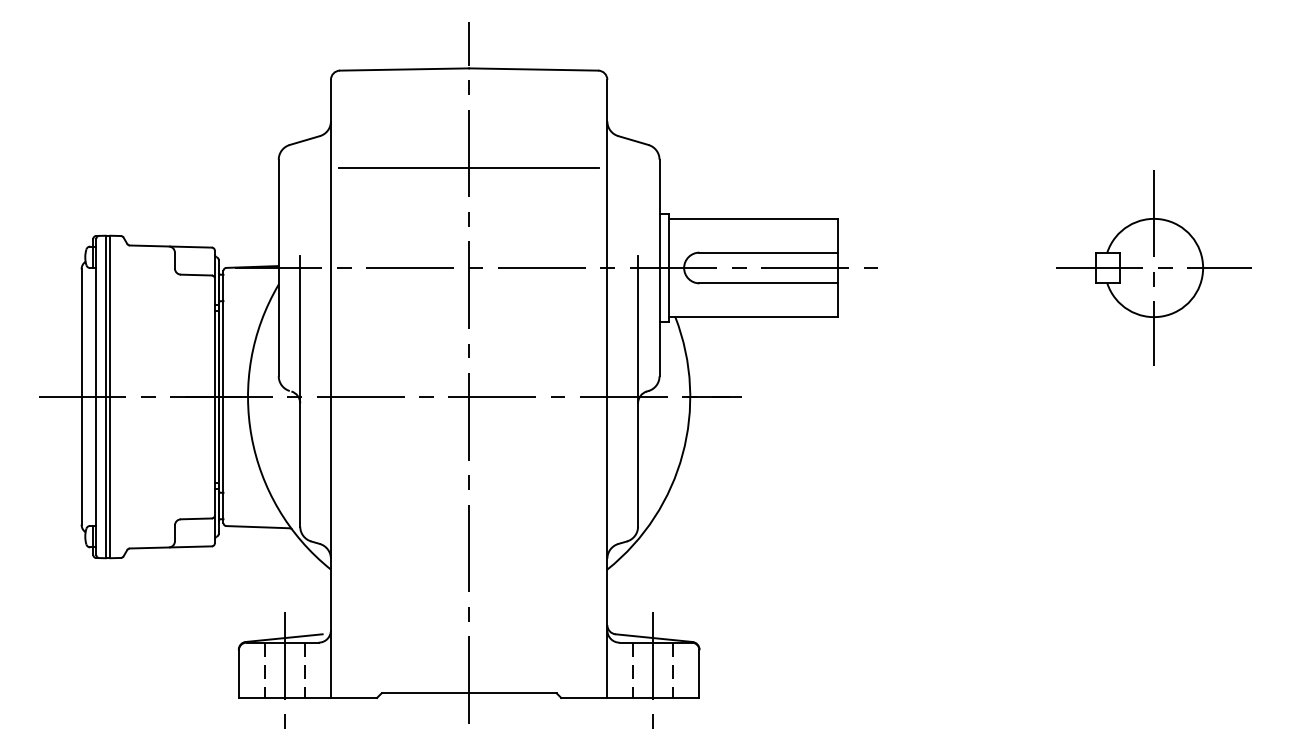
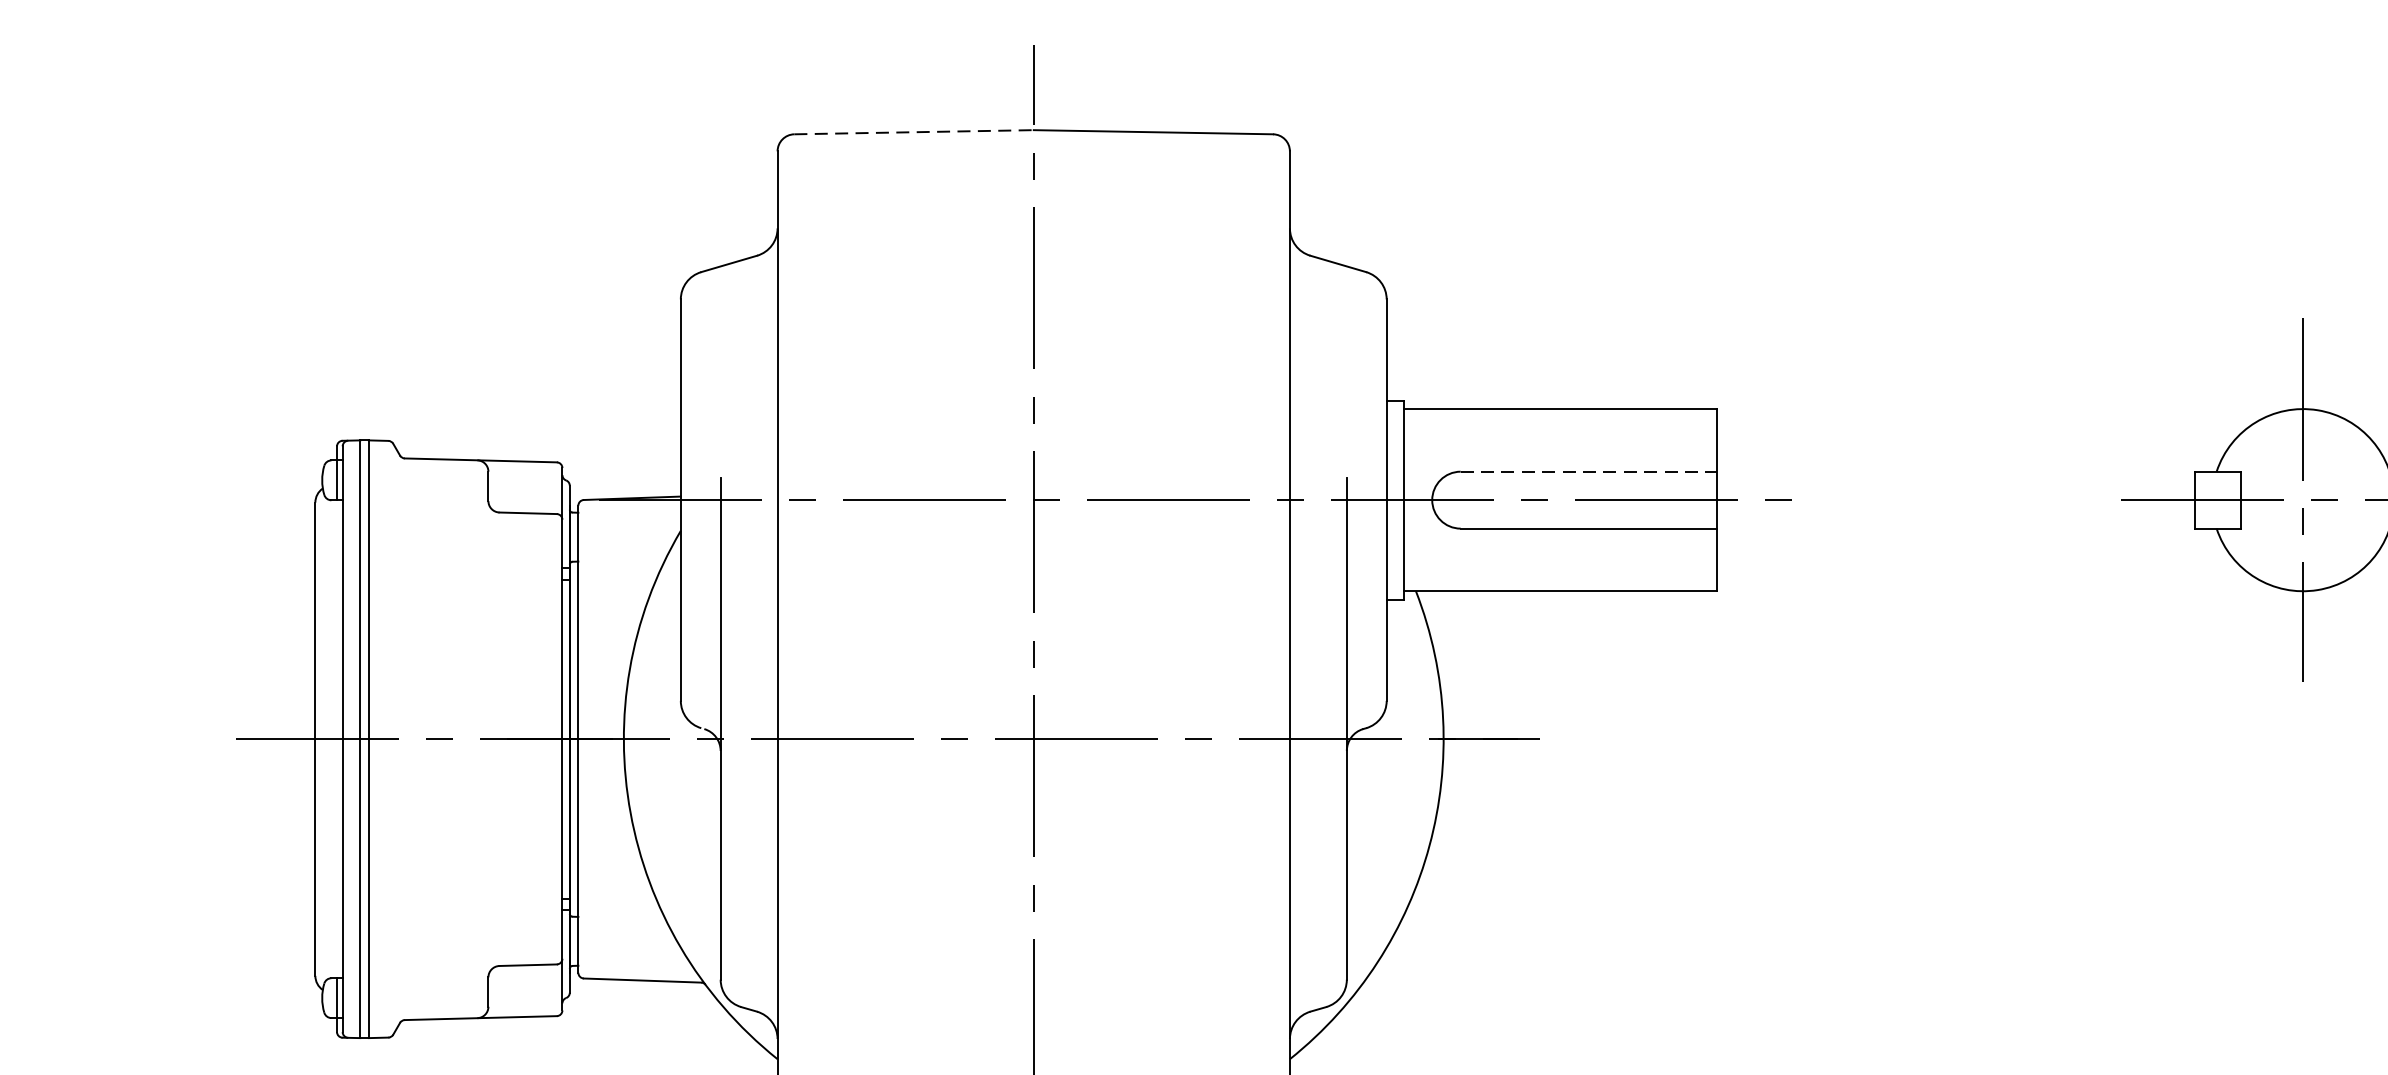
line: (404, 69) -> (913, 132), solid -> dashed
line: (468, 168) -> (1032, 315), removed
line: (769, 252) -> (1590, 471), solid -> dashed

